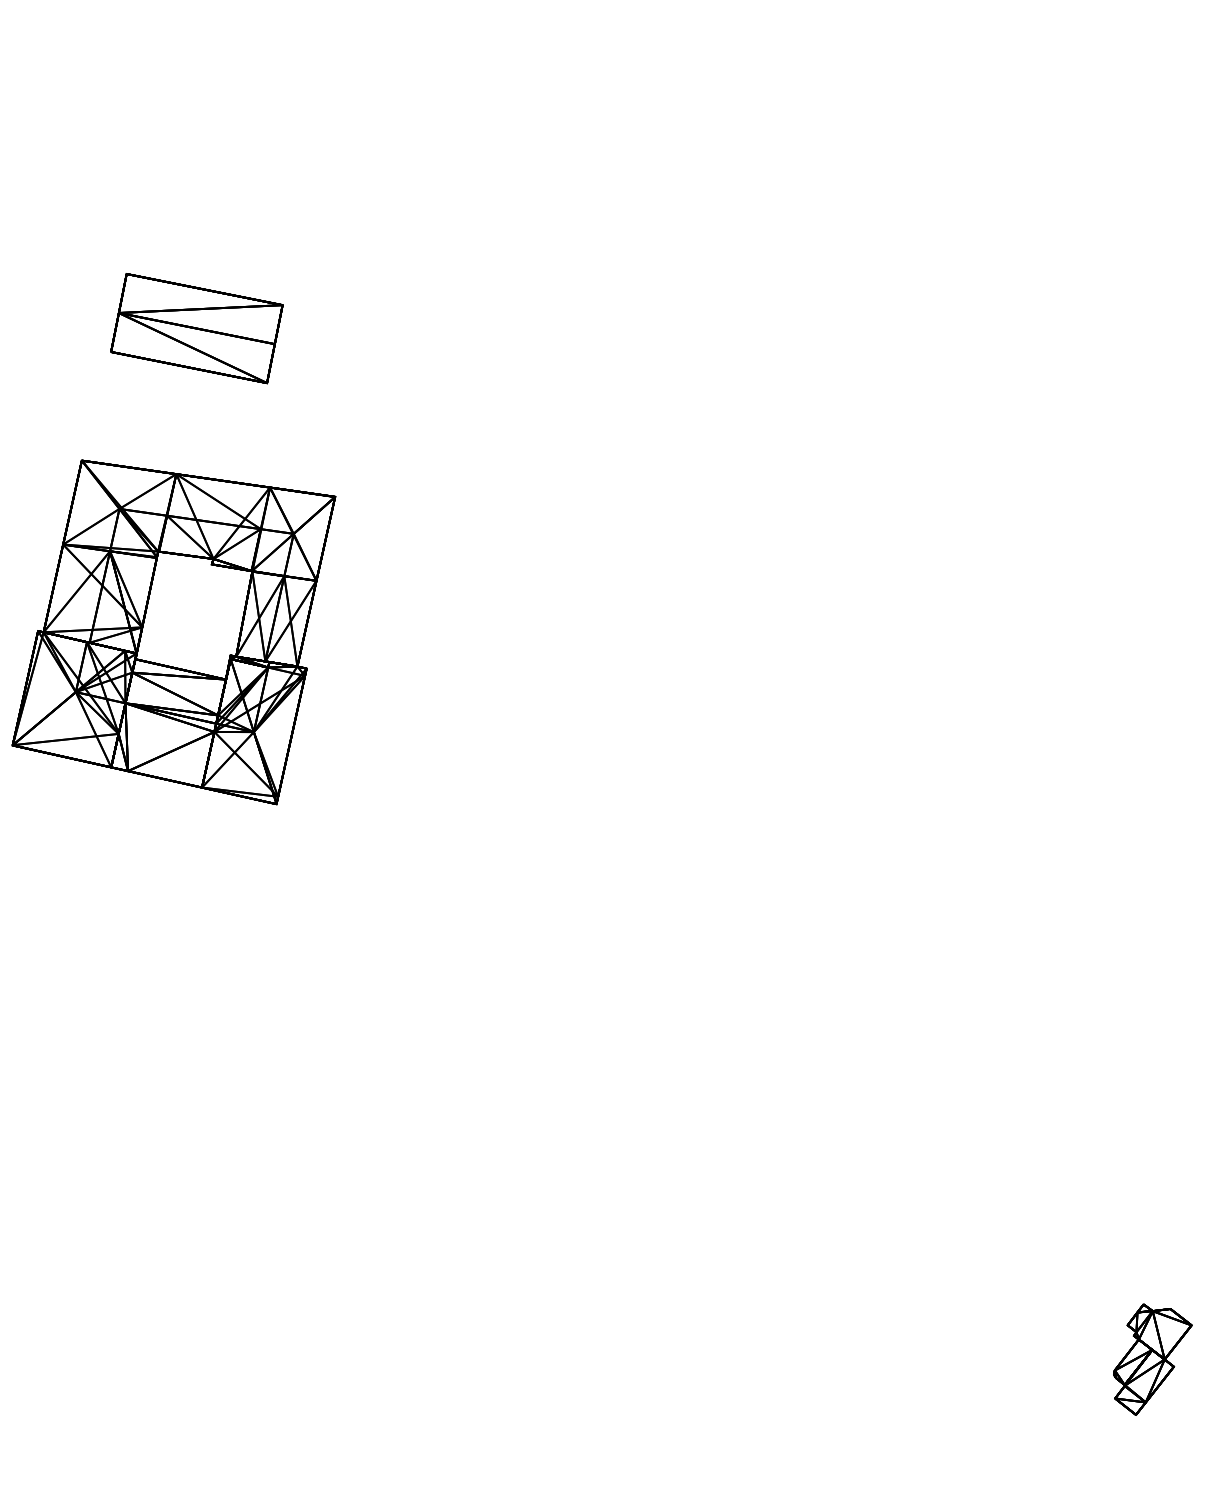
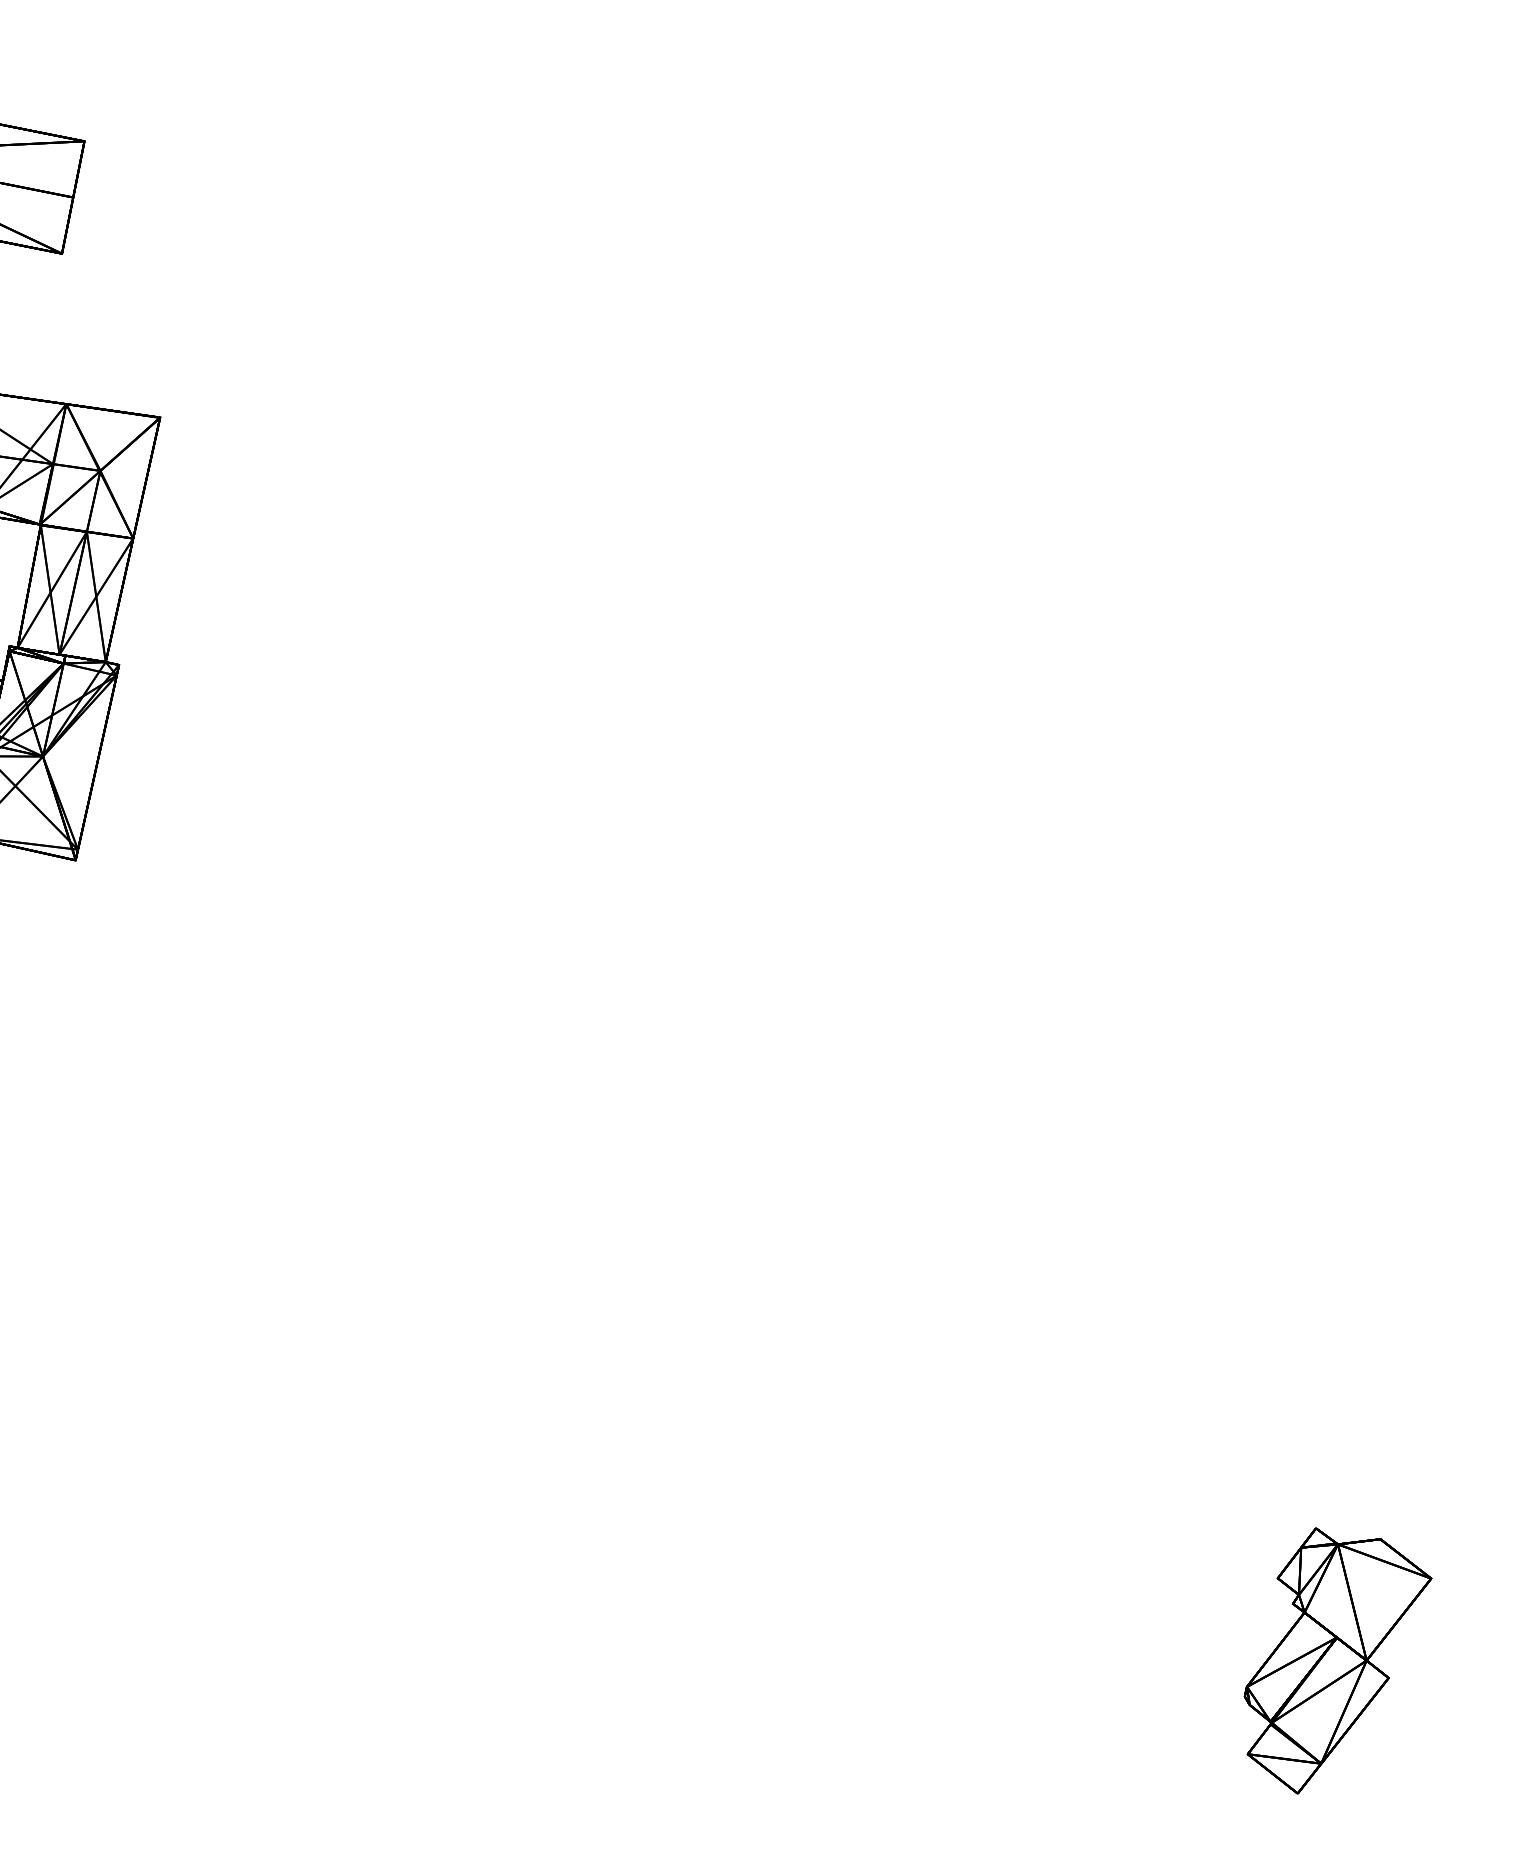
part: (1152, 1359) -> (1337, 1660), size x1.67

